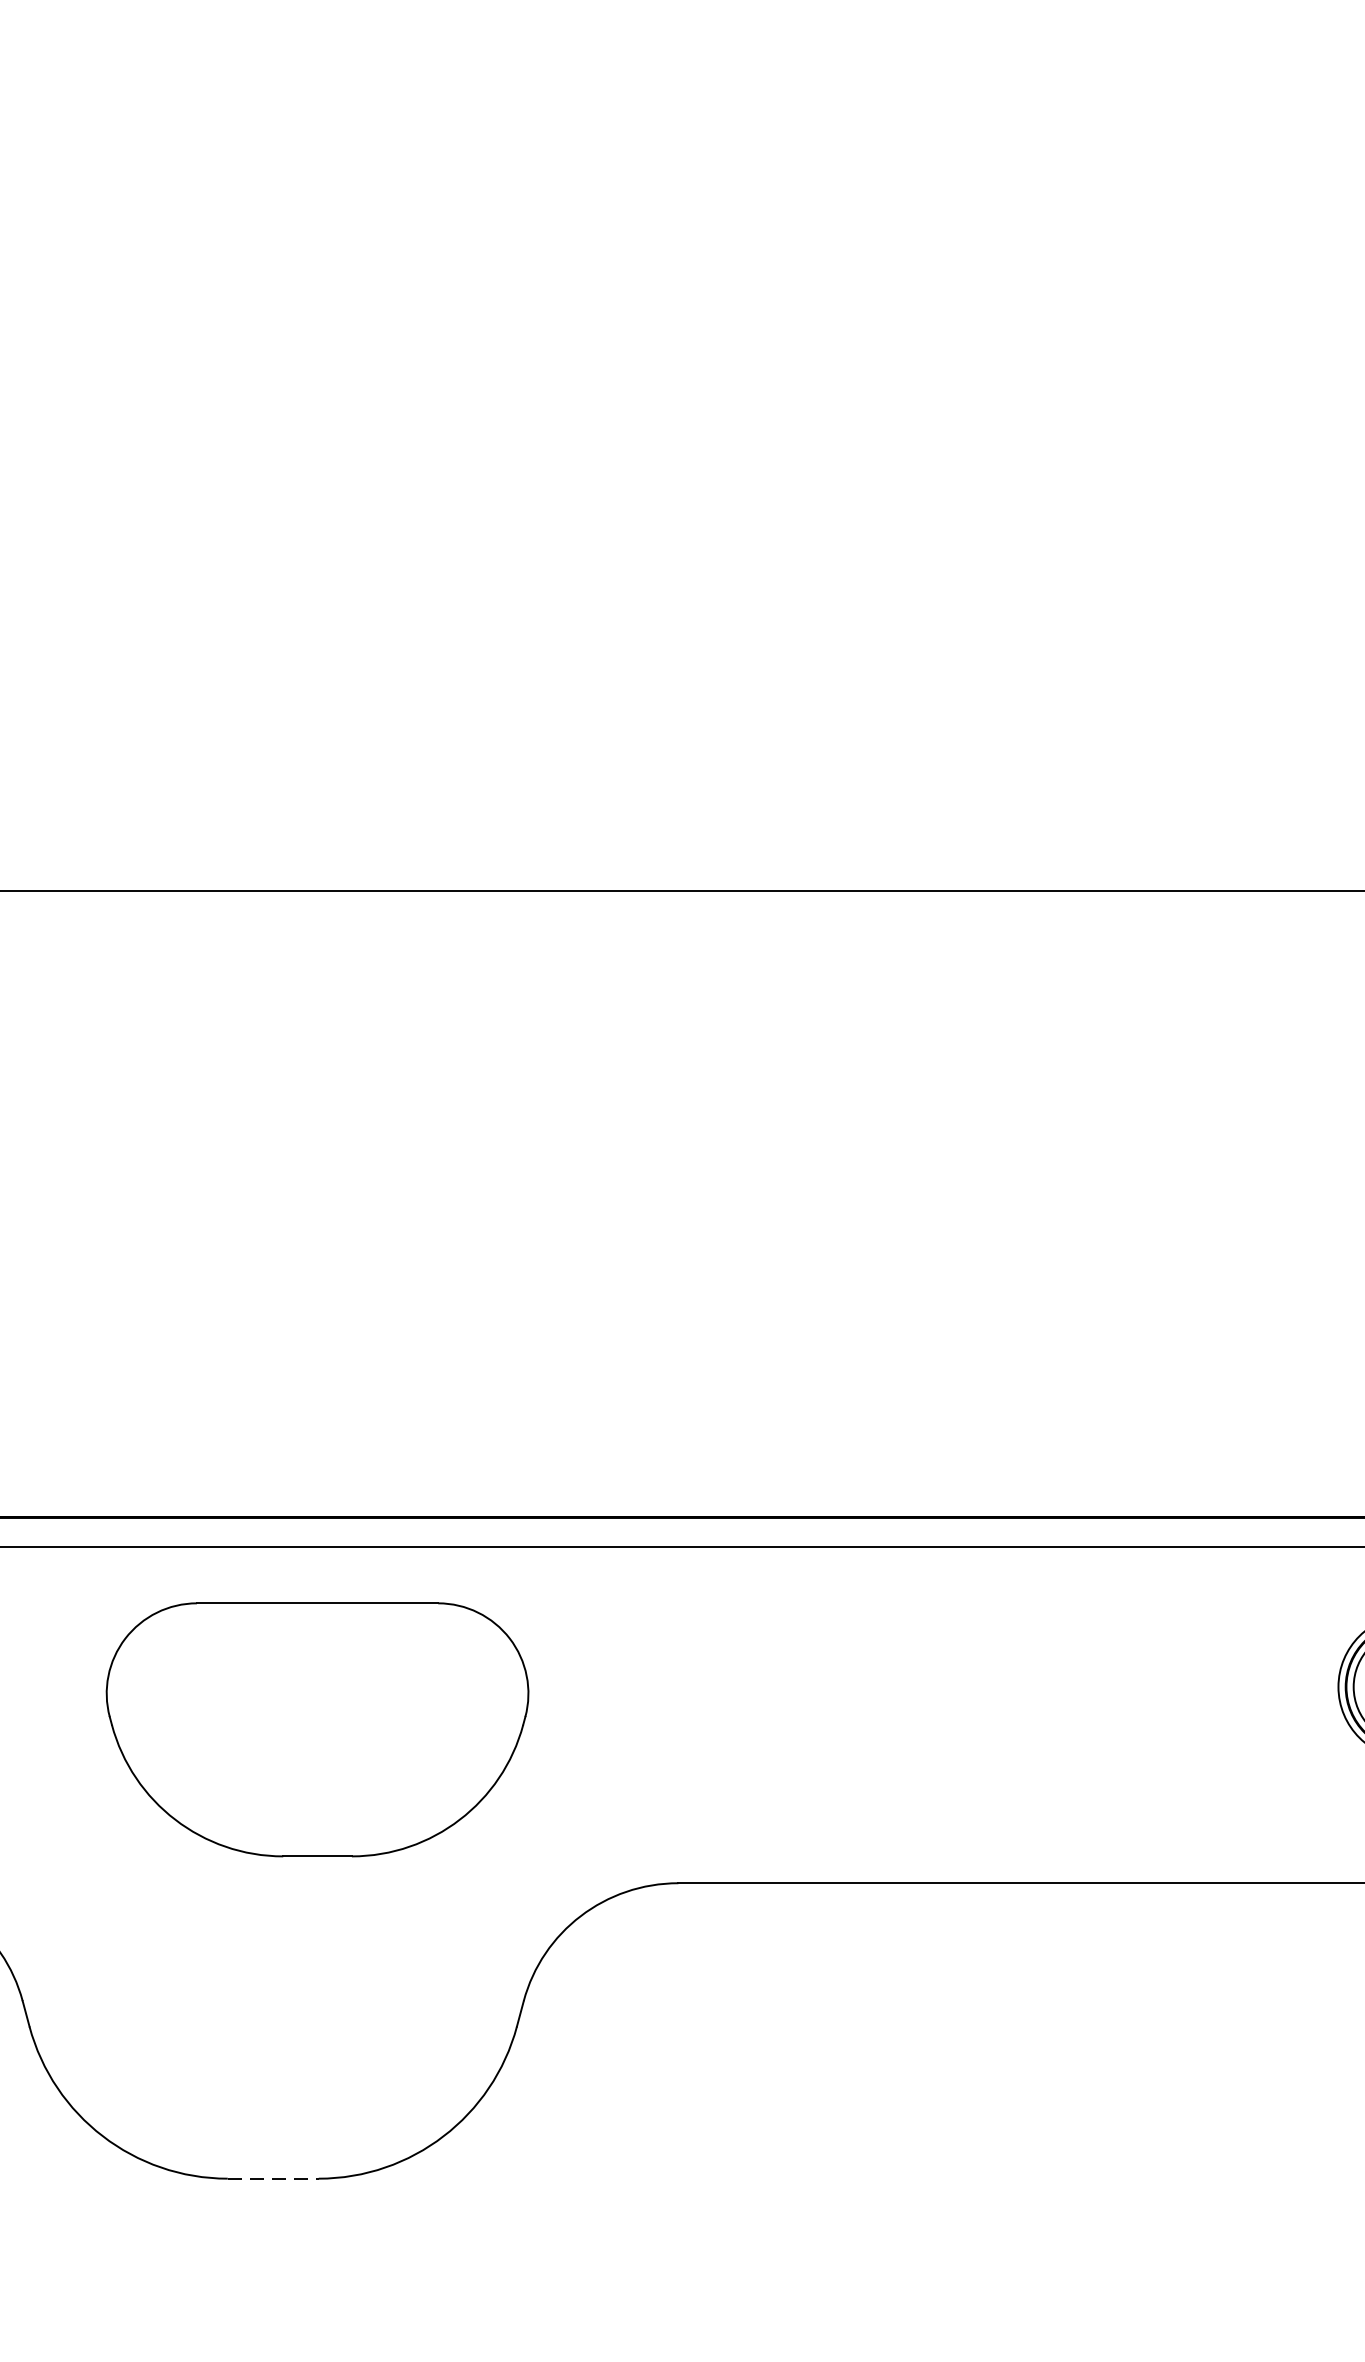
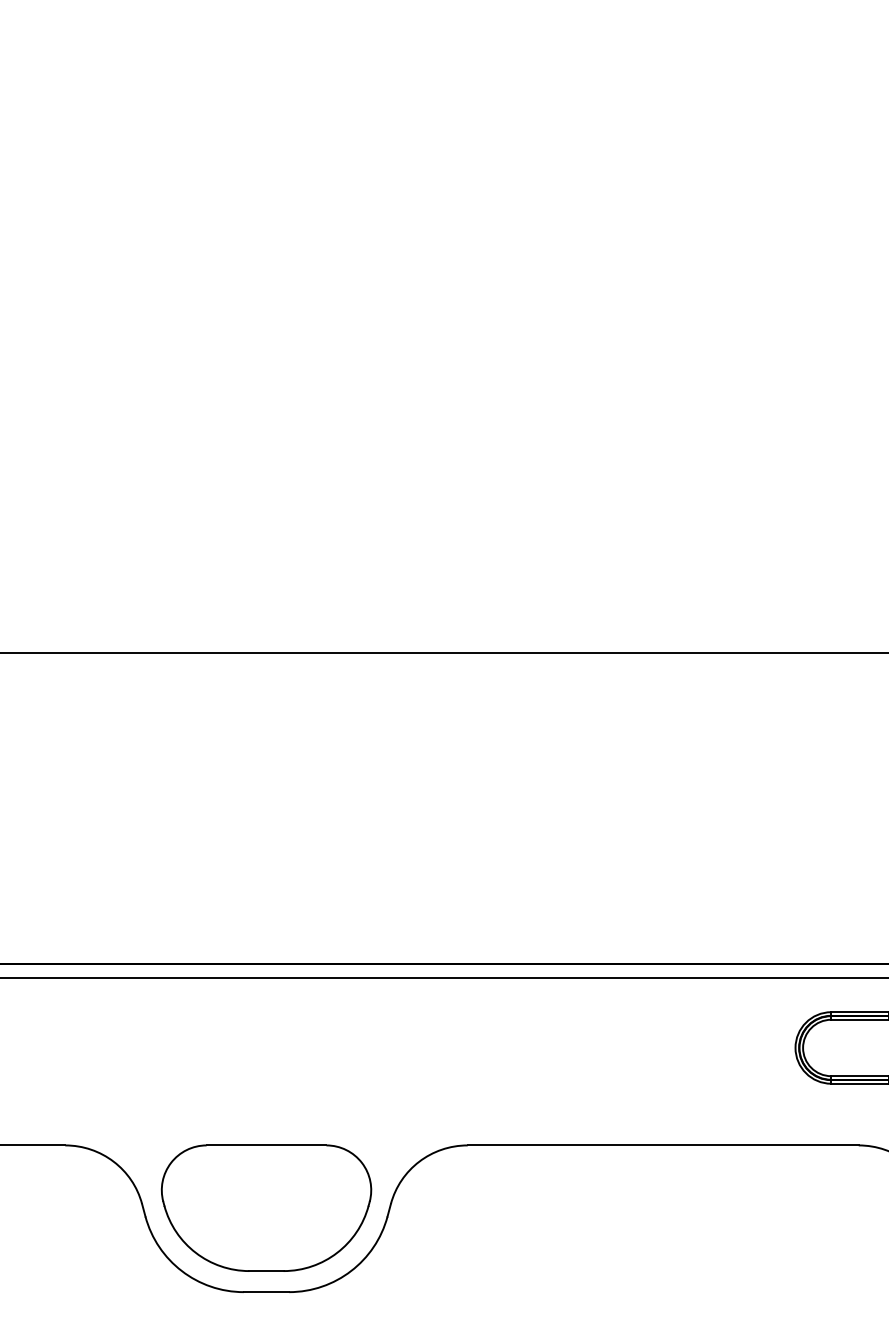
part: (317, 1728) -> (266, 1207), moved
line: (273, 2179) -> (266, 1292), dashed -> solid

